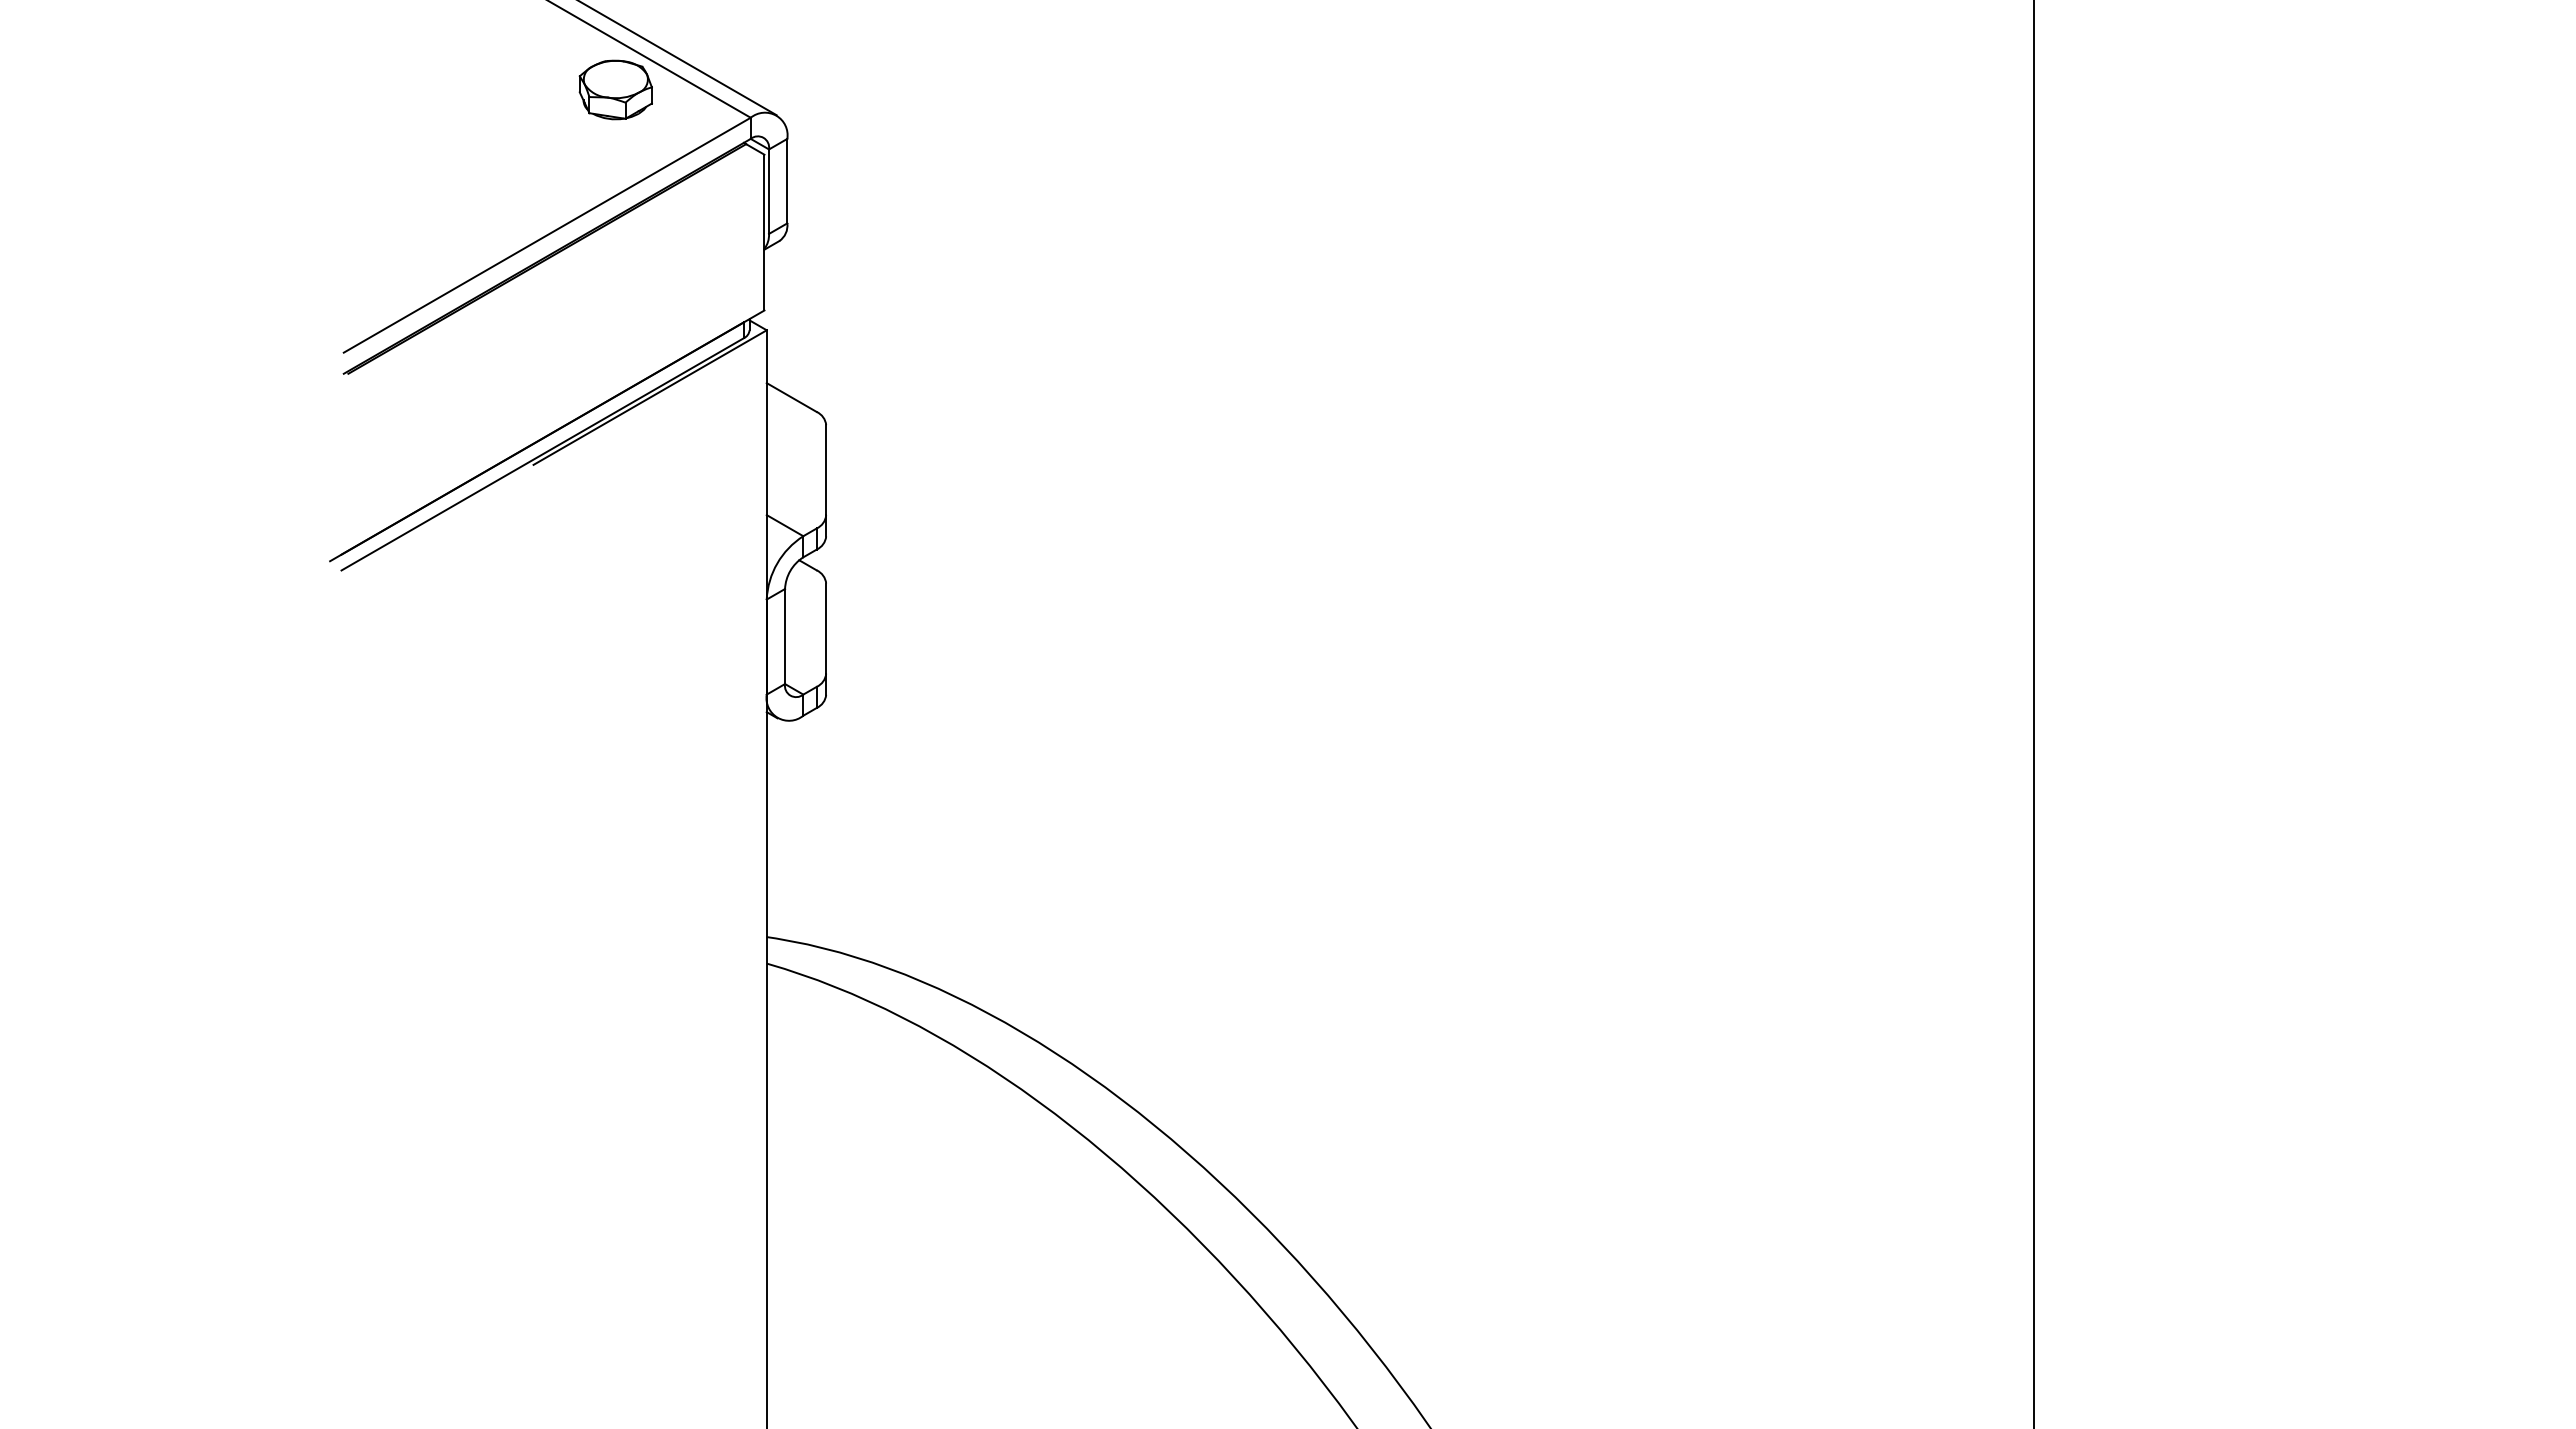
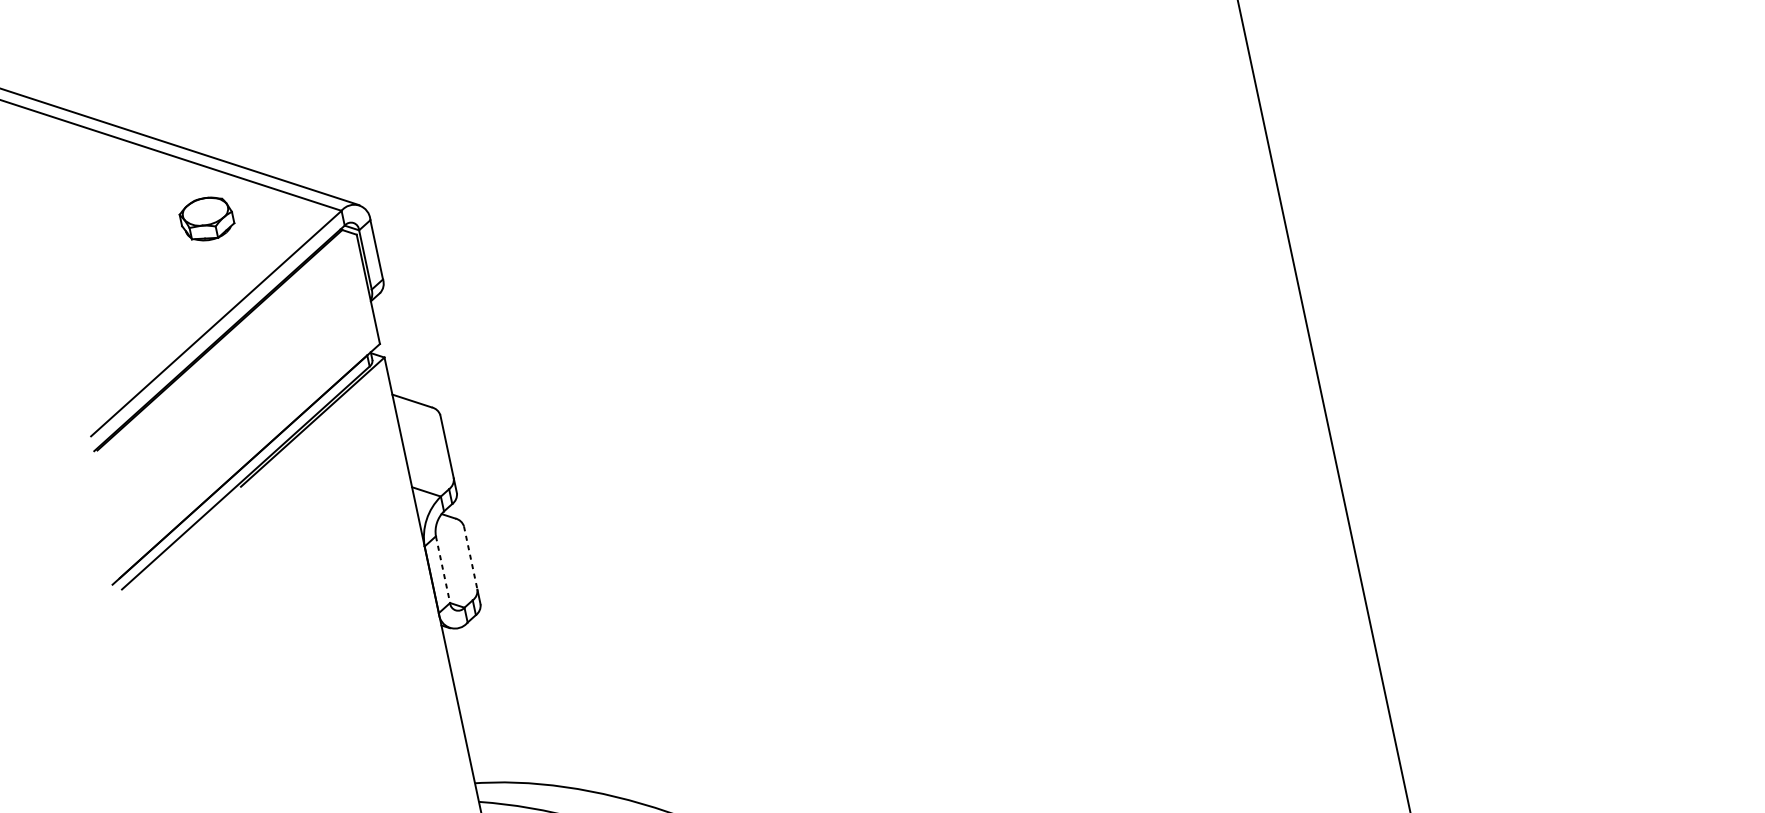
part: (615, 89) -> (206, 218), moved
line: (826, 629) -> (471, 558), solid -> dashed
line: (785, 636) -> (443, 569), solid -> dashed

